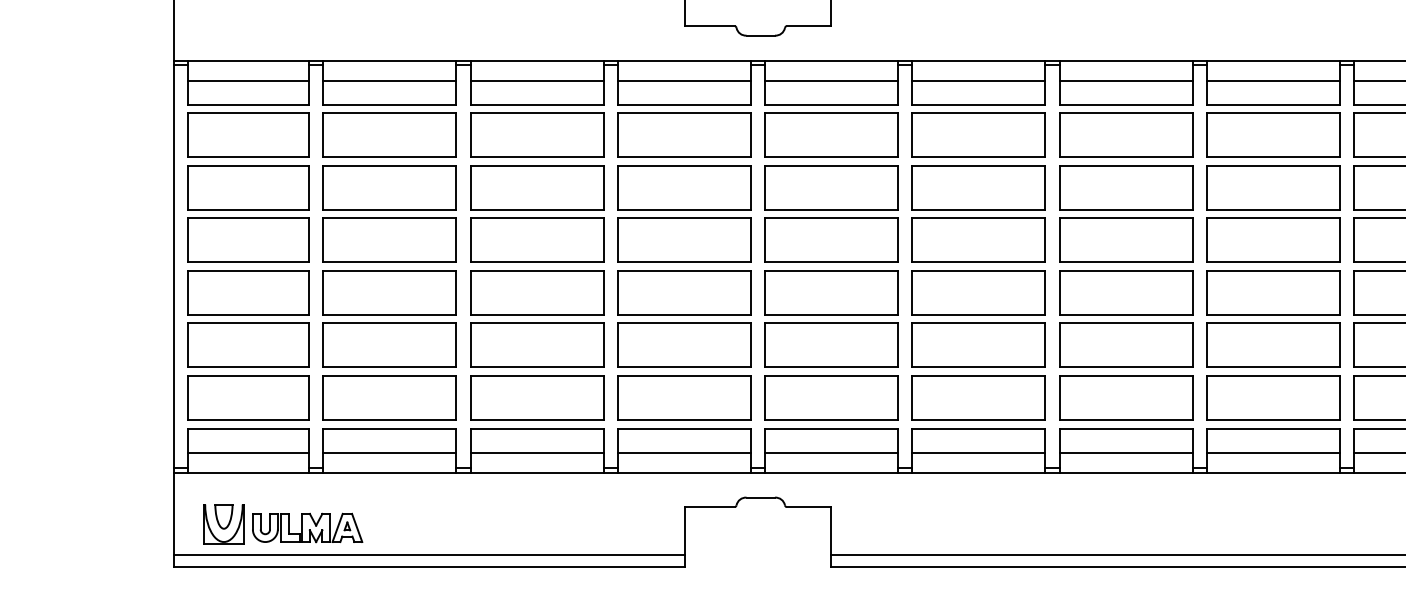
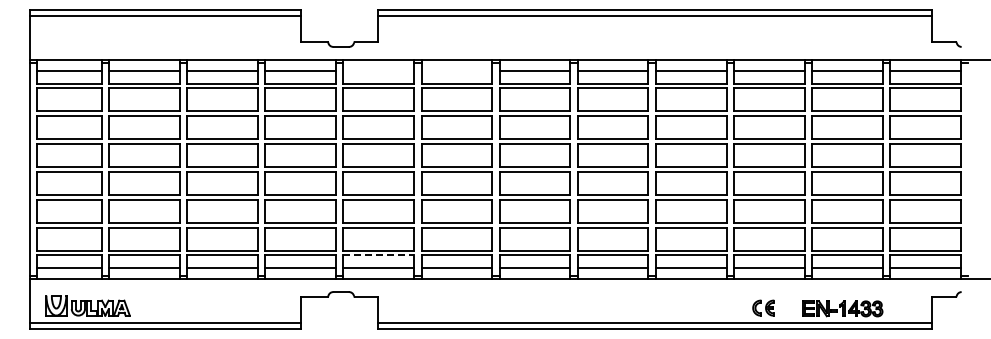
line: (831, 80) -> (378, 70), removed
line: (978, 80) -> (456, 70), removed
line: (832, 428) -> (379, 255), solid -> dashed

